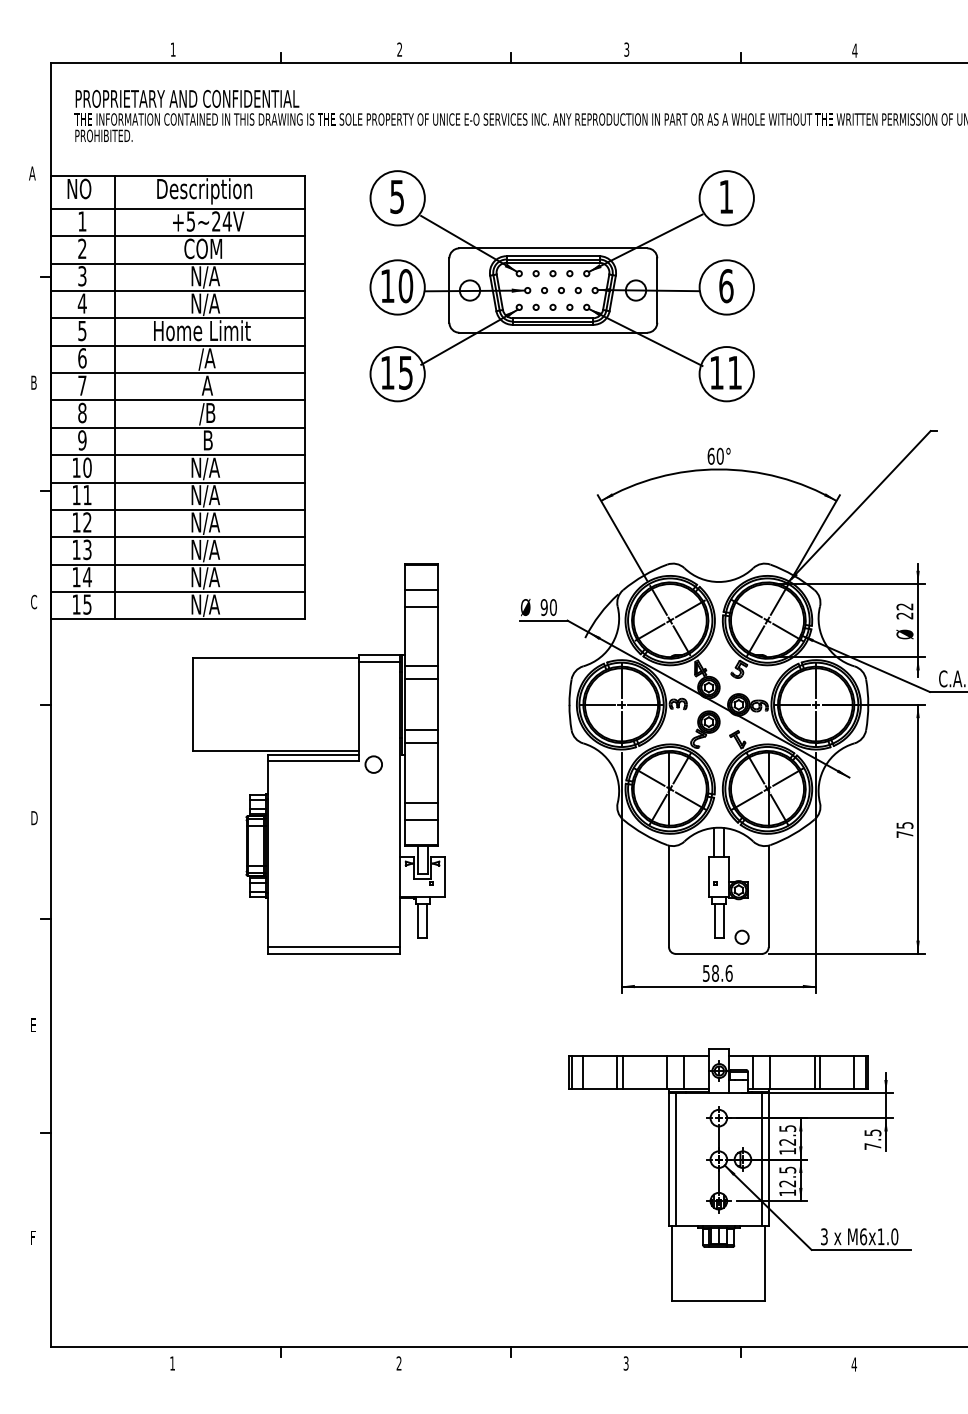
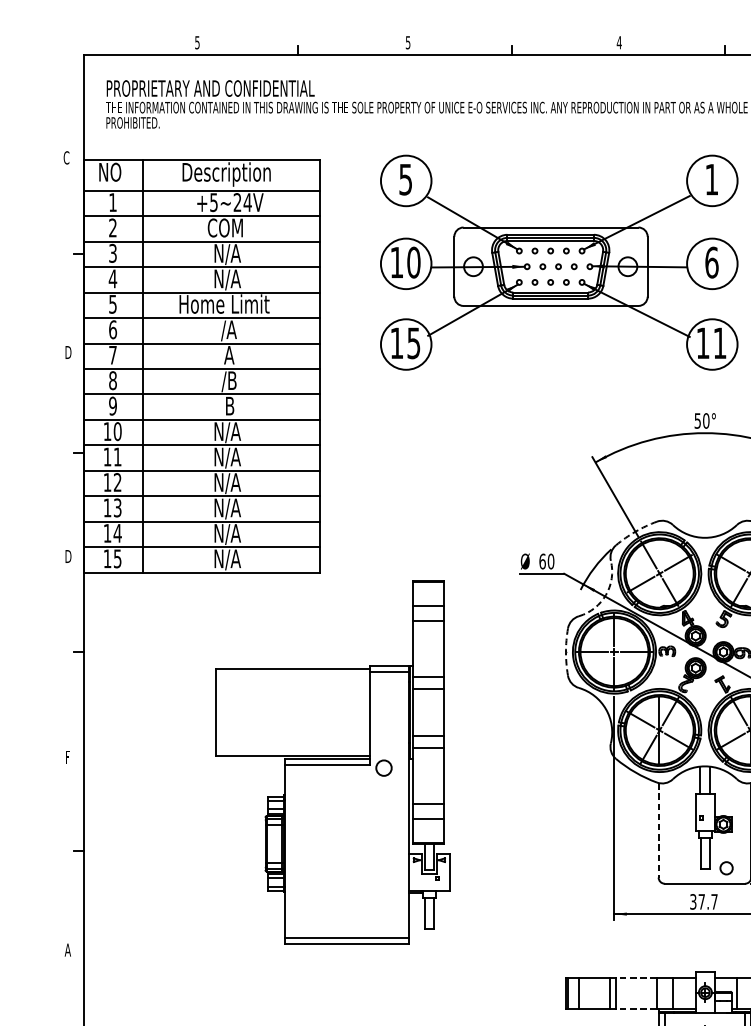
text: (172, 49) -> (196, 42), 1 -> 5
text: (399, 49) -> (407, 42), 2 -> 5
text: (626, 49) -> (619, 42), 3 -> 4
text: (32, 173) -> (66, 157), A -> C
text: (34, 382) -> (68, 352), B -> D
text: (710, 455) -> (697, 420), 60° -> 50°
arc: (644, 575) -> (635, 531), solid -> dashed
text: (34, 601) -> (68, 555), C -> D
text: (543, 607) -> (541, 561), 90 -> 60
arc: (612, 643) -> (606, 595), solid -> dashed
arc: (569, 704) -> (566, 651), solid -> dashed
part: (318, 758) -> (332, 762), moved
text: (34, 818) -> (68, 757), D -> F
line: (669, 896) -> (659, 830), solid -> dashed
text: (717, 972) -> (703, 901), 58.6 -> 37.7
text: (33, 1025) -> (67, 950), E -> A
line: (644, 1055) -> (635, 978), solid -> dashed
line: (644, 1088) -> (635, 1008), solid -> dashed

